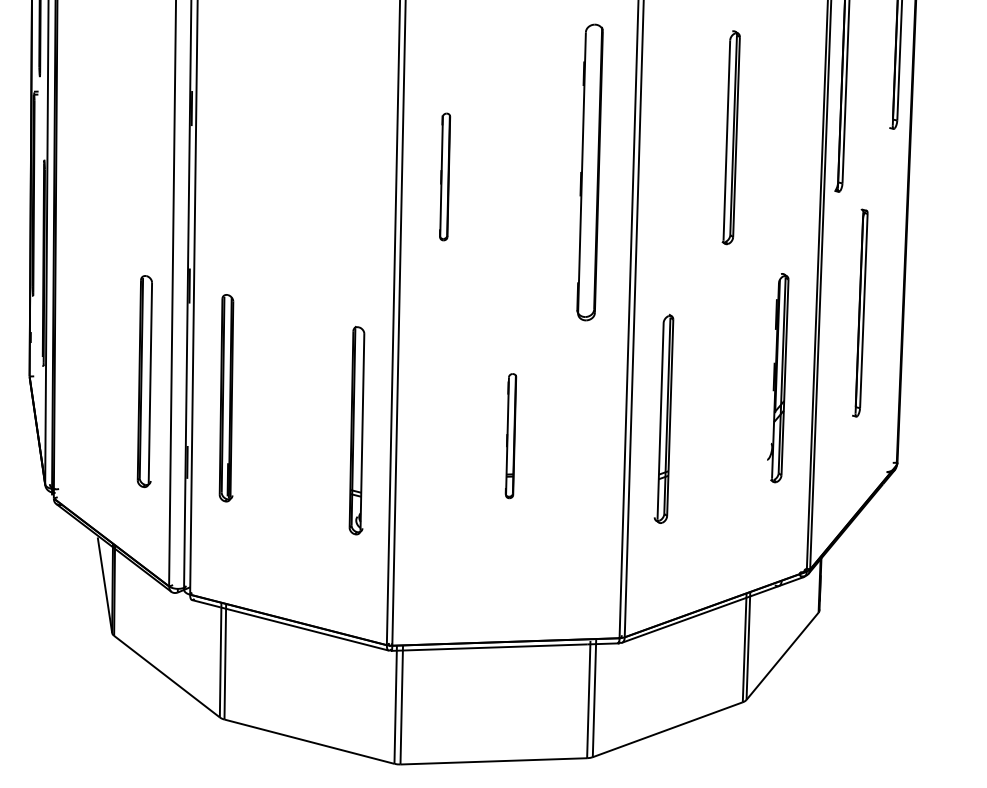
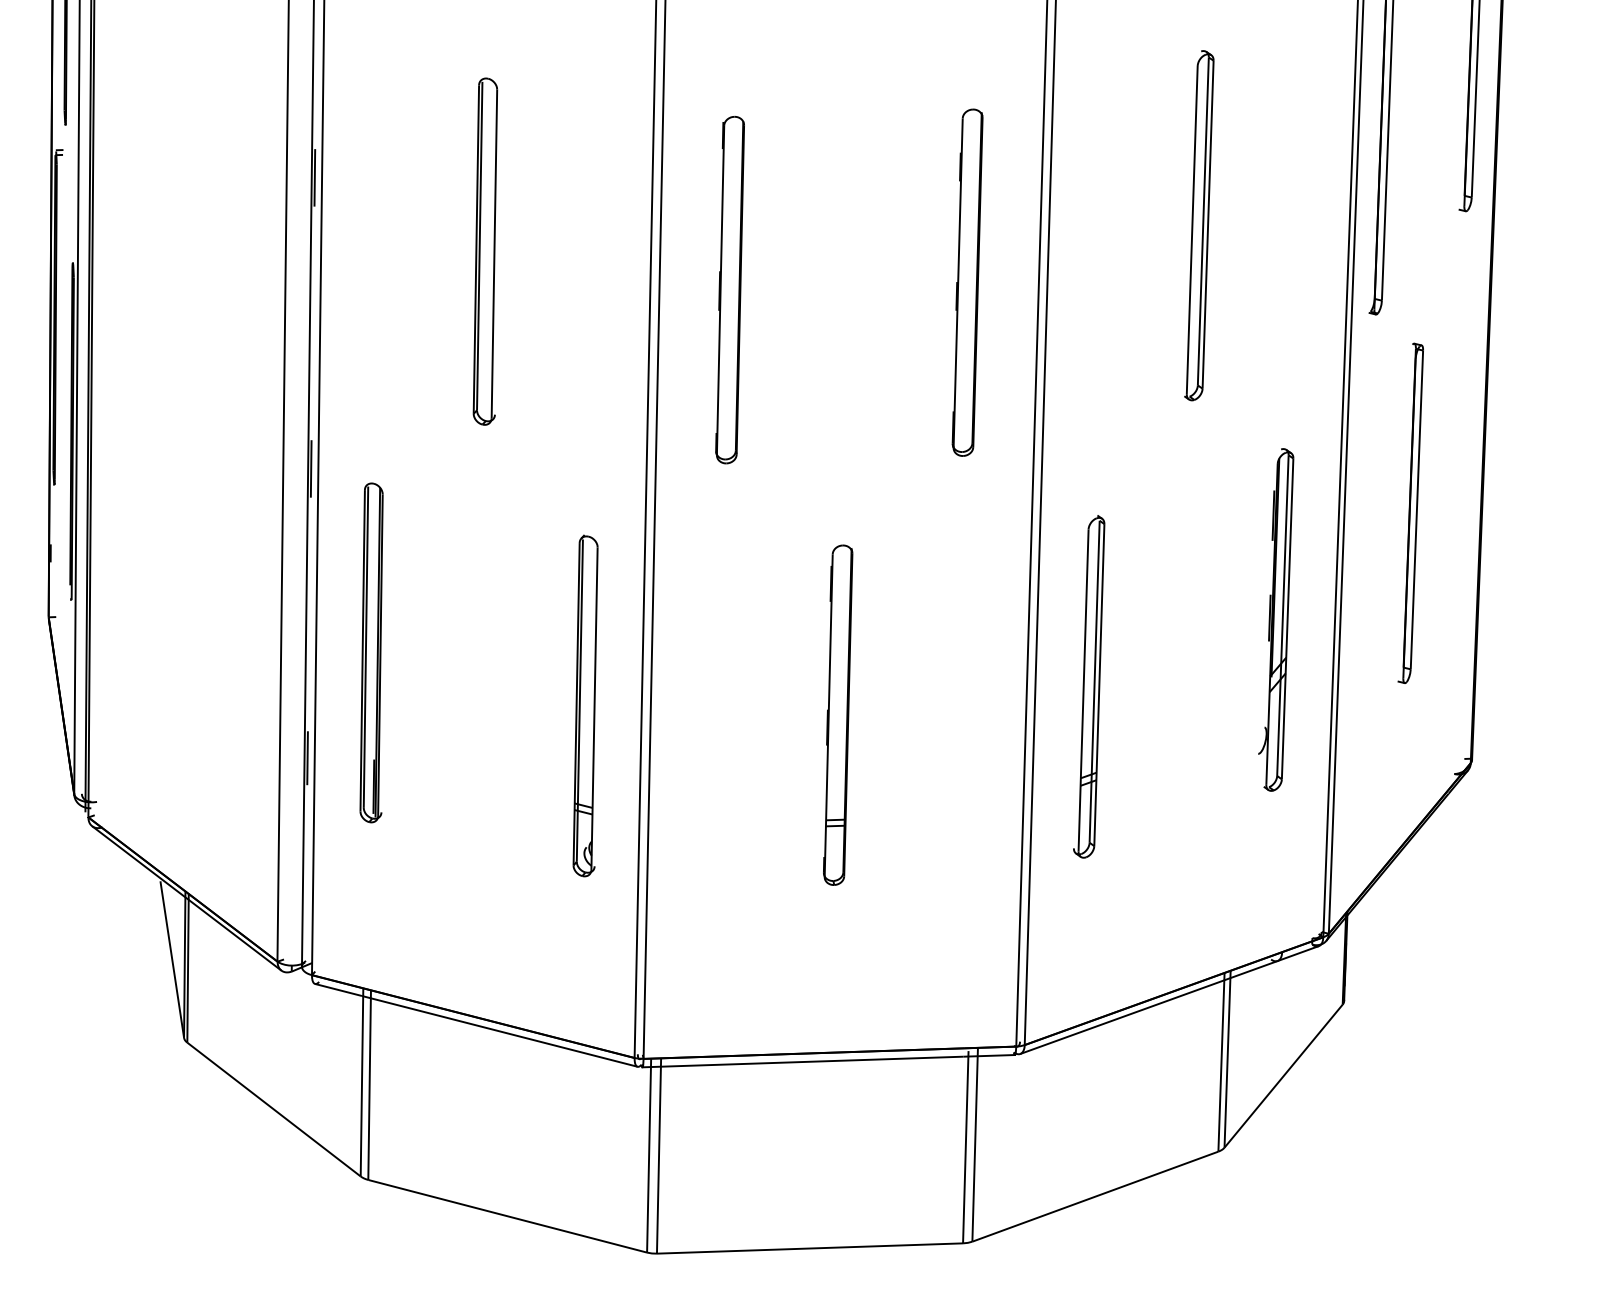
part: (589, 172) -> (966, 282), size x0.71
part: (444, 176) -> (729, 289), size x1.67
part: (144, 381) -> (484, 251), moved
part: (510, 435) -> (837, 714), size x1.67

